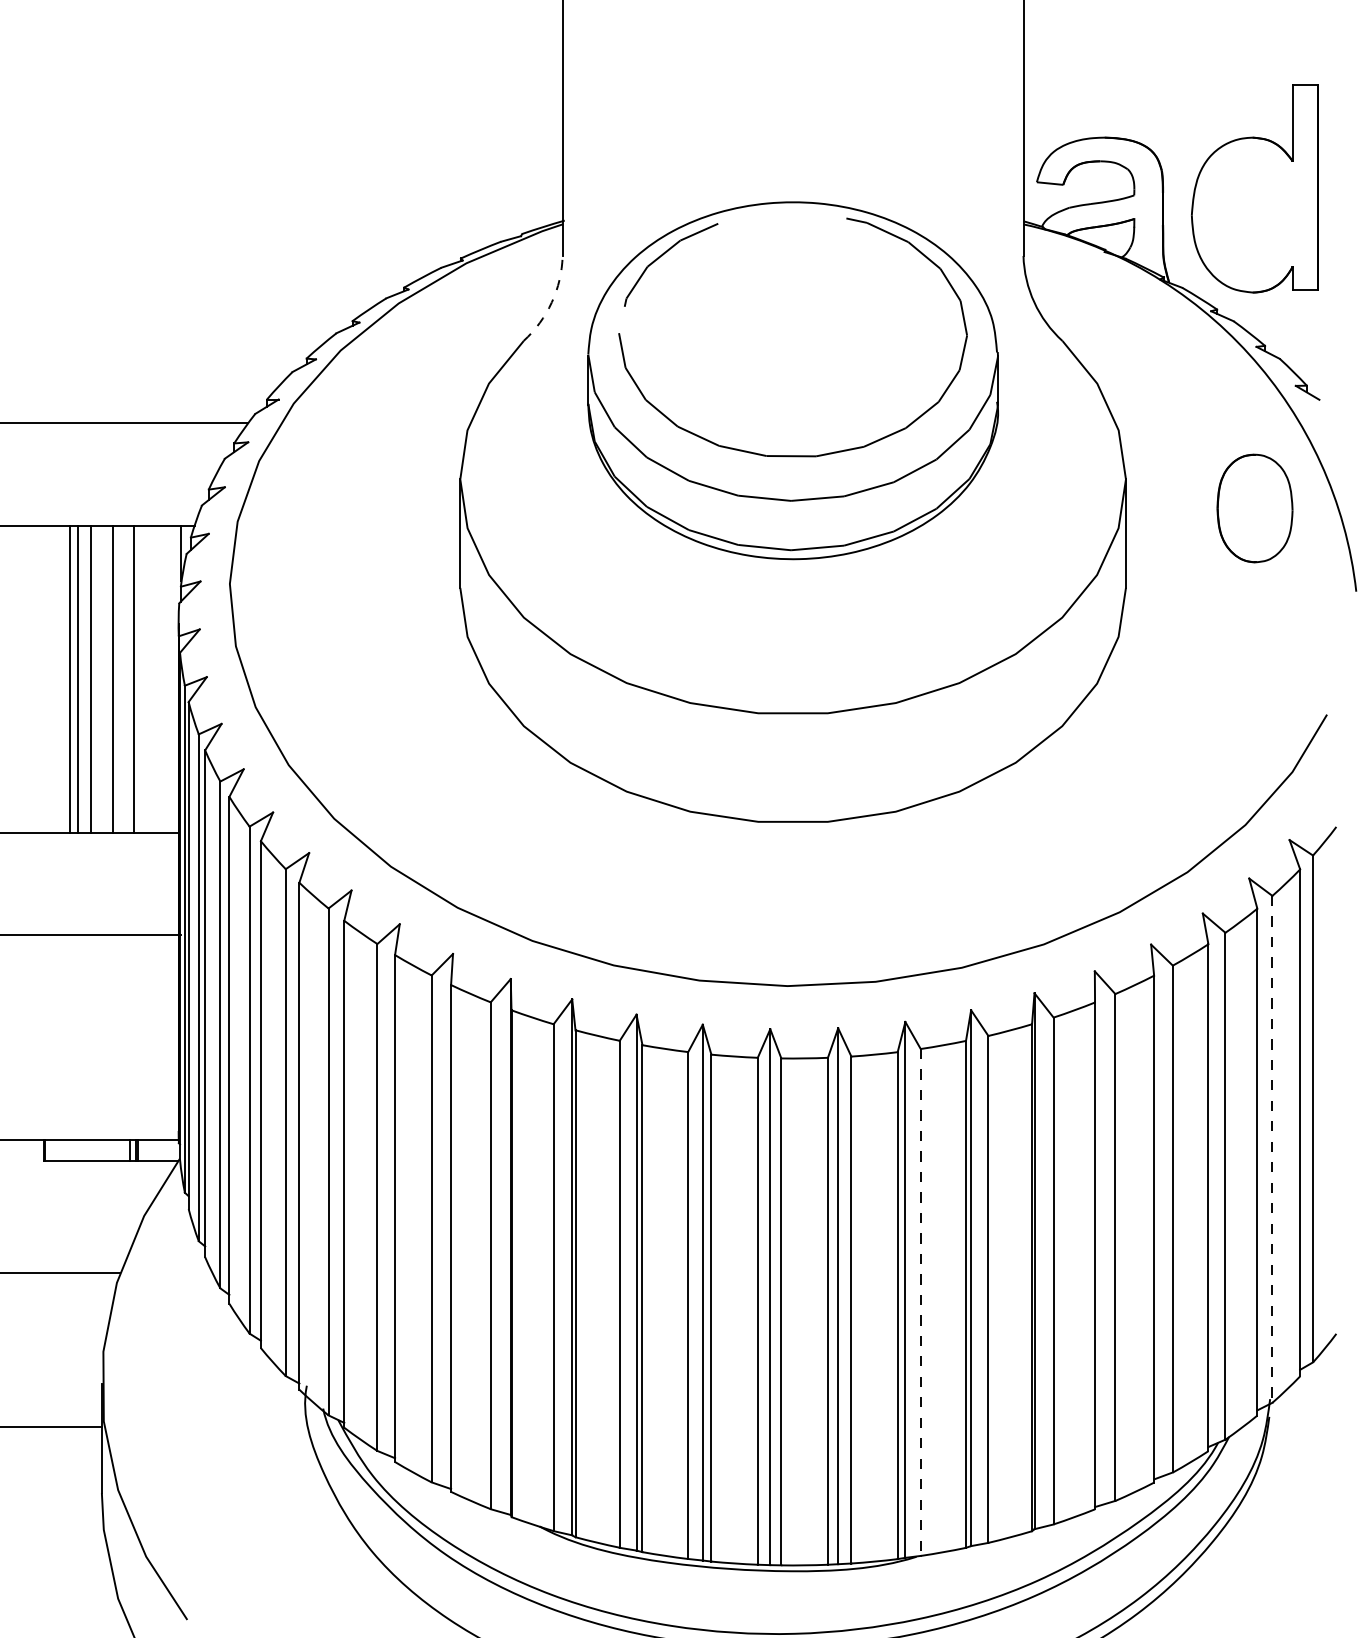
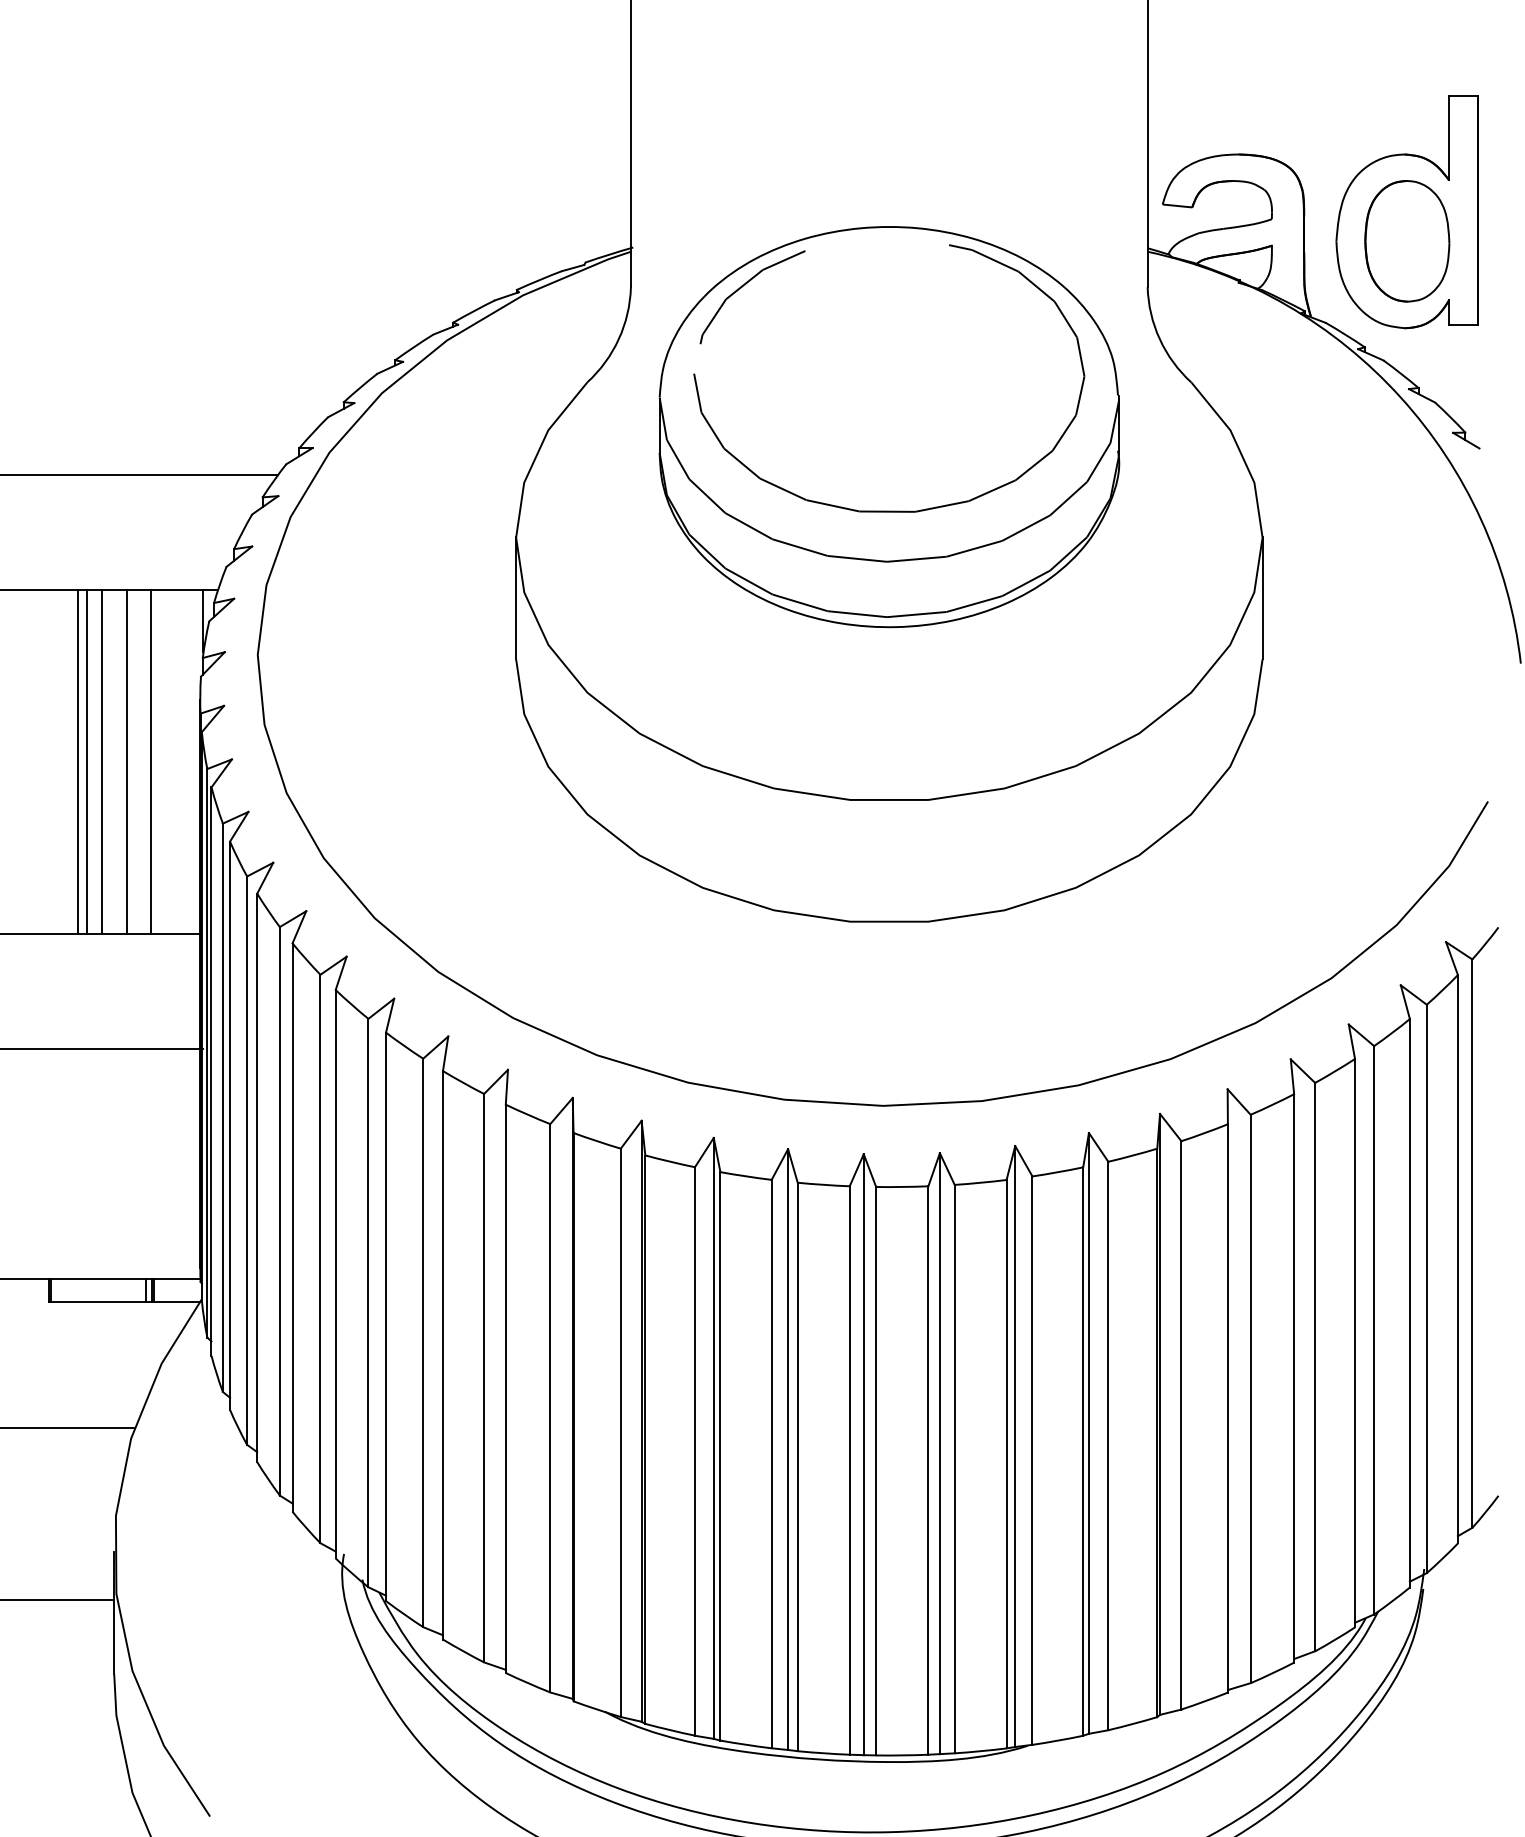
arc: (551, 302) -> (618, 339), dashed -> solid
part: (1255, 508) -> (1407, 241), moved
line: (1272, 1149) -> (1426, 1289), dashed -> solid
line: (920, 1303) -> (1032, 1461), dashed -> solid

